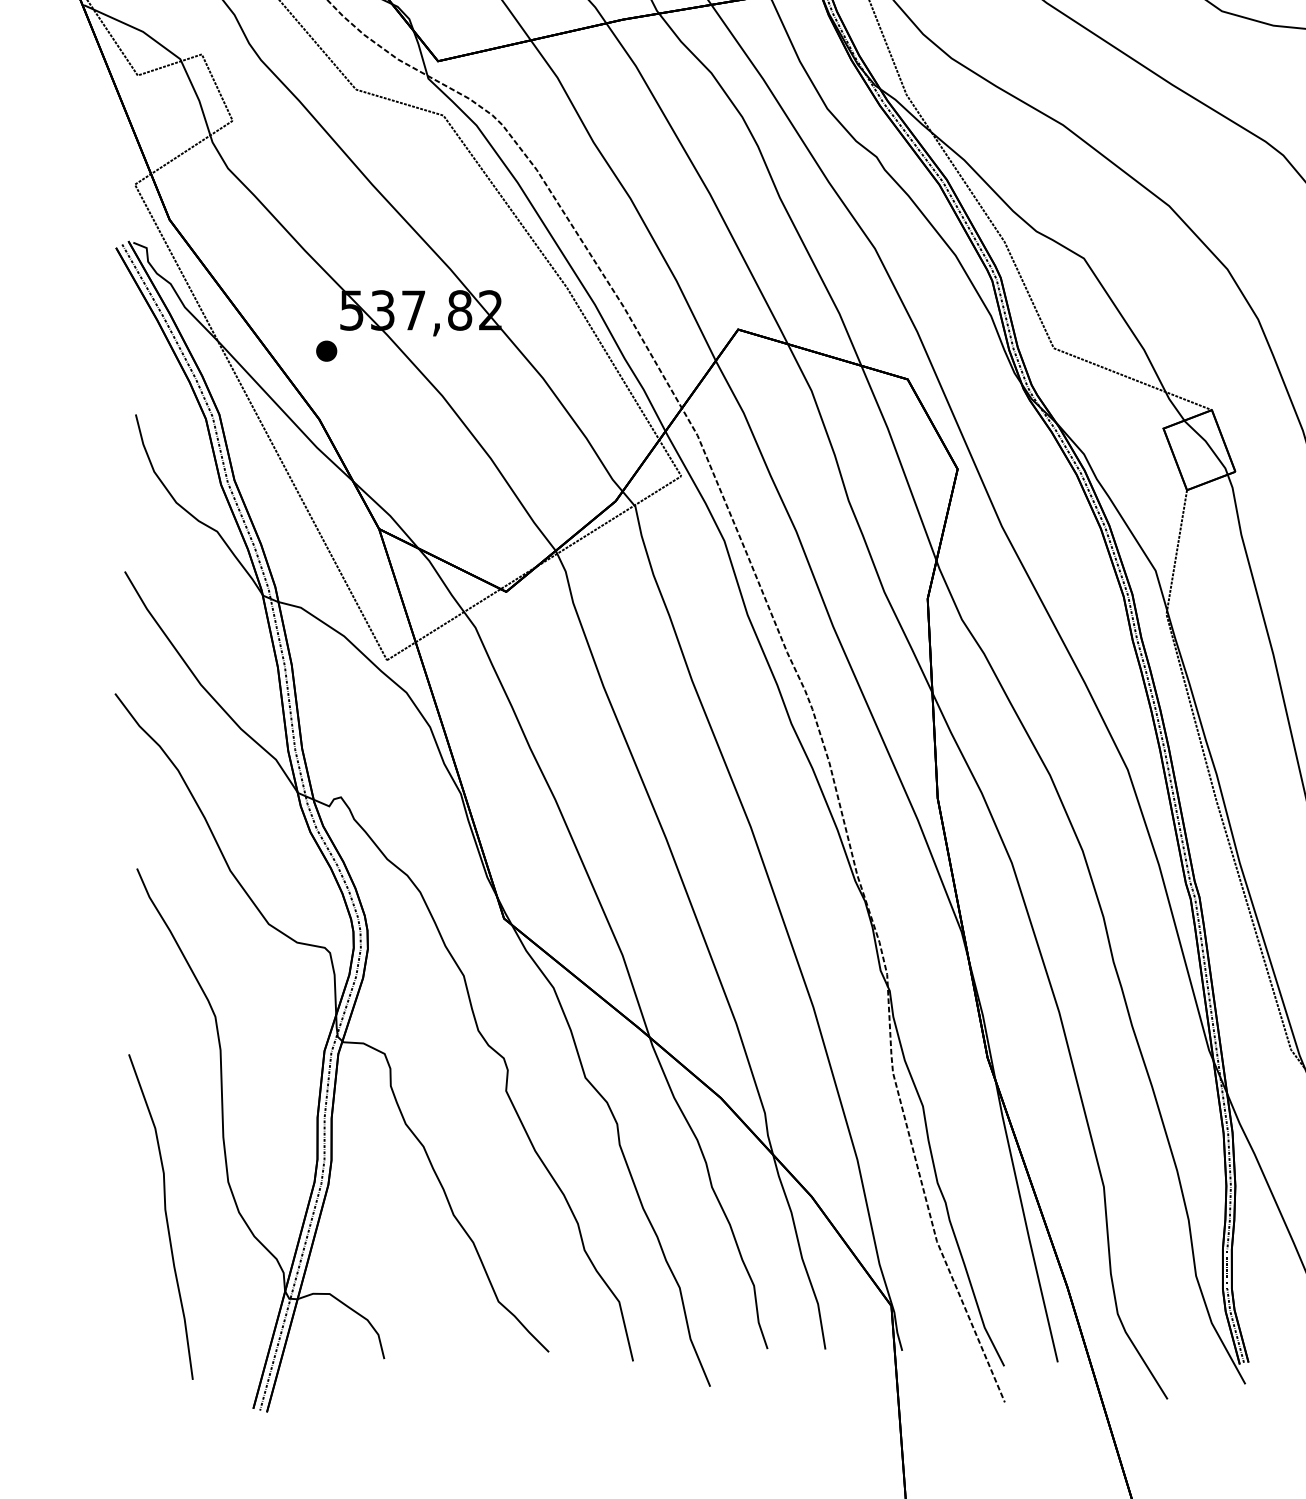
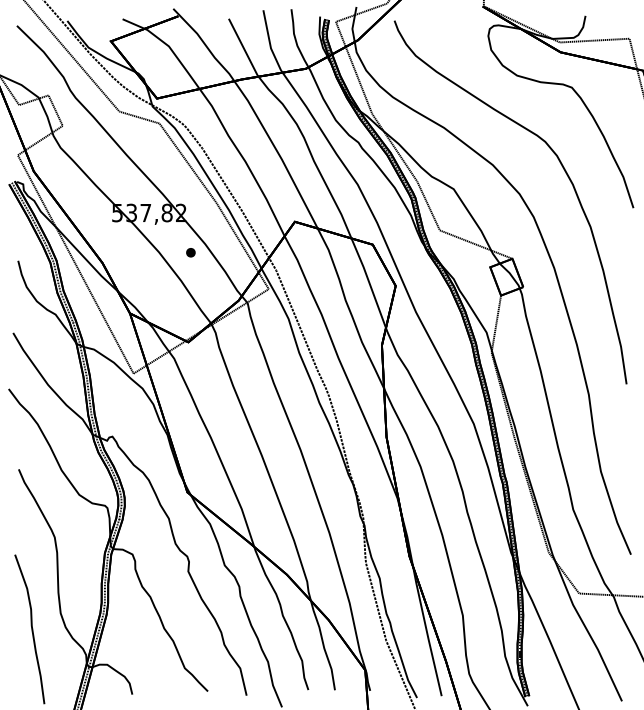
part: (325, 350) -> (190, 252), moved

